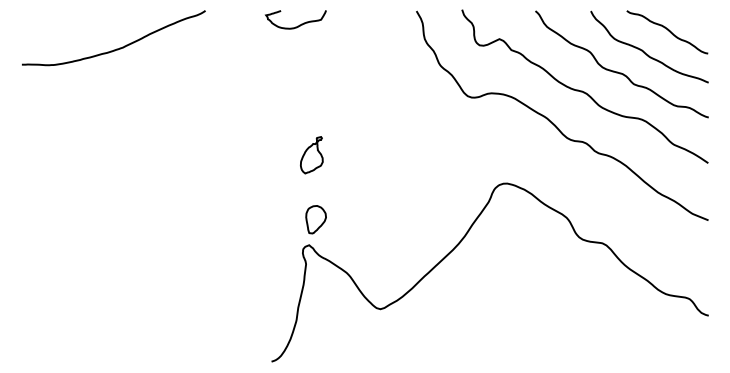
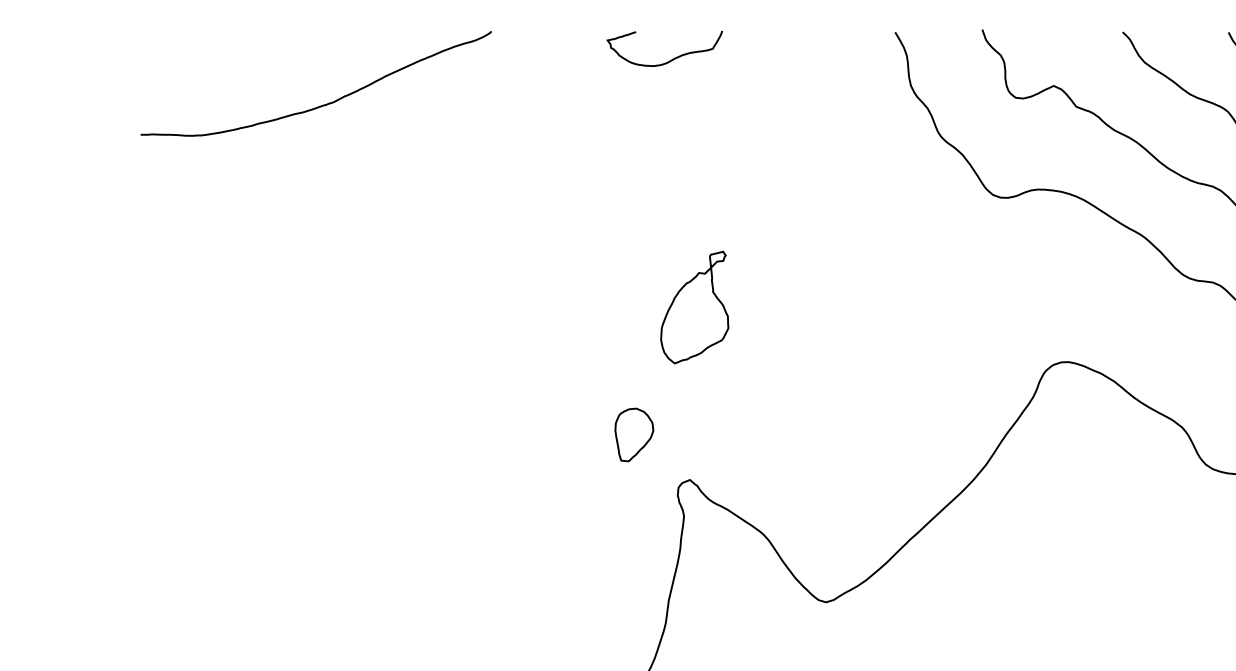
part: (311, 155) -> (694, 308), size x1.6
part: (315, 219) -> (633, 434), moved

